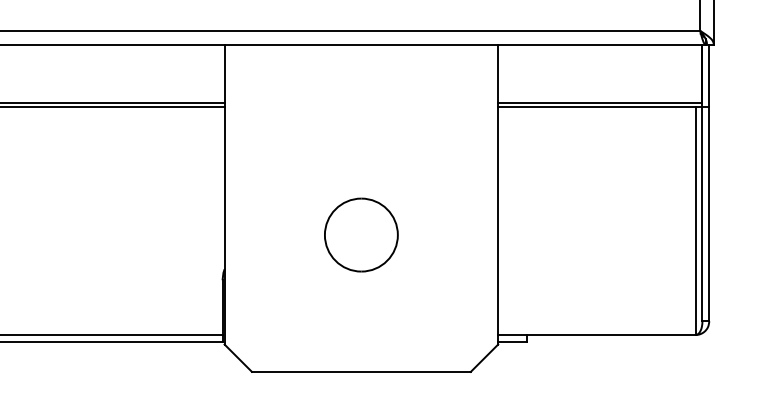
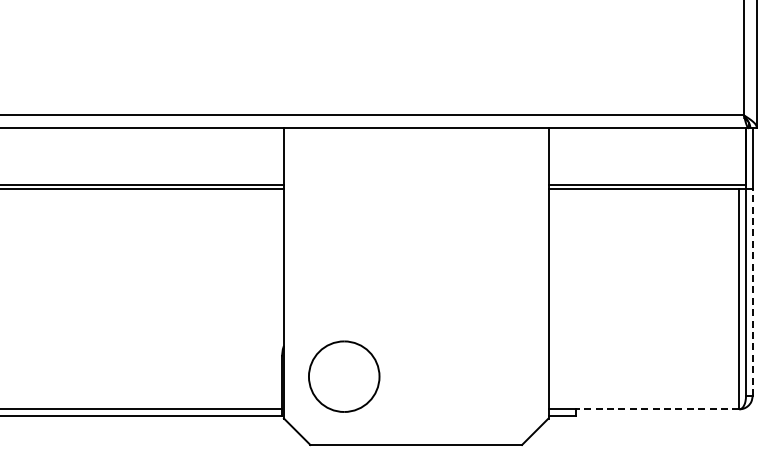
line: (709, 214) -> (752, 292), solid -> dashed
part: (361, 234) -> (344, 376), moved
line: (610, 335) -> (657, 409), solid -> dashed

